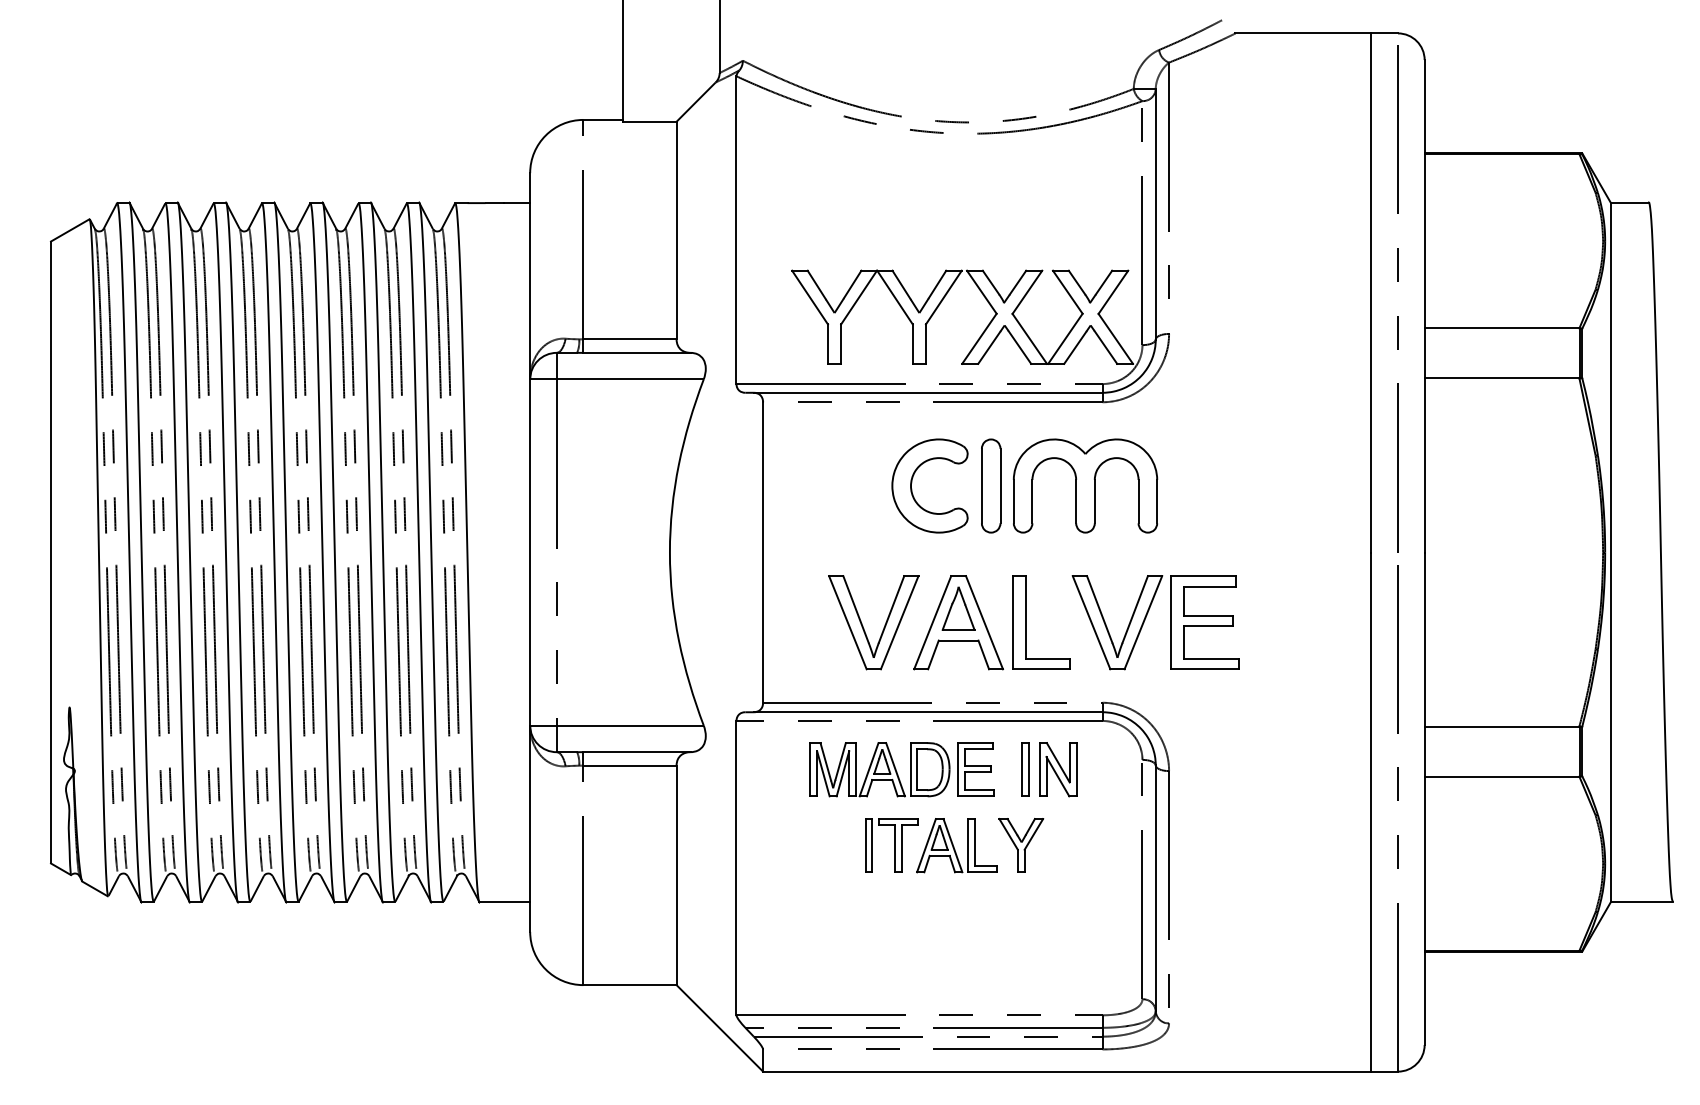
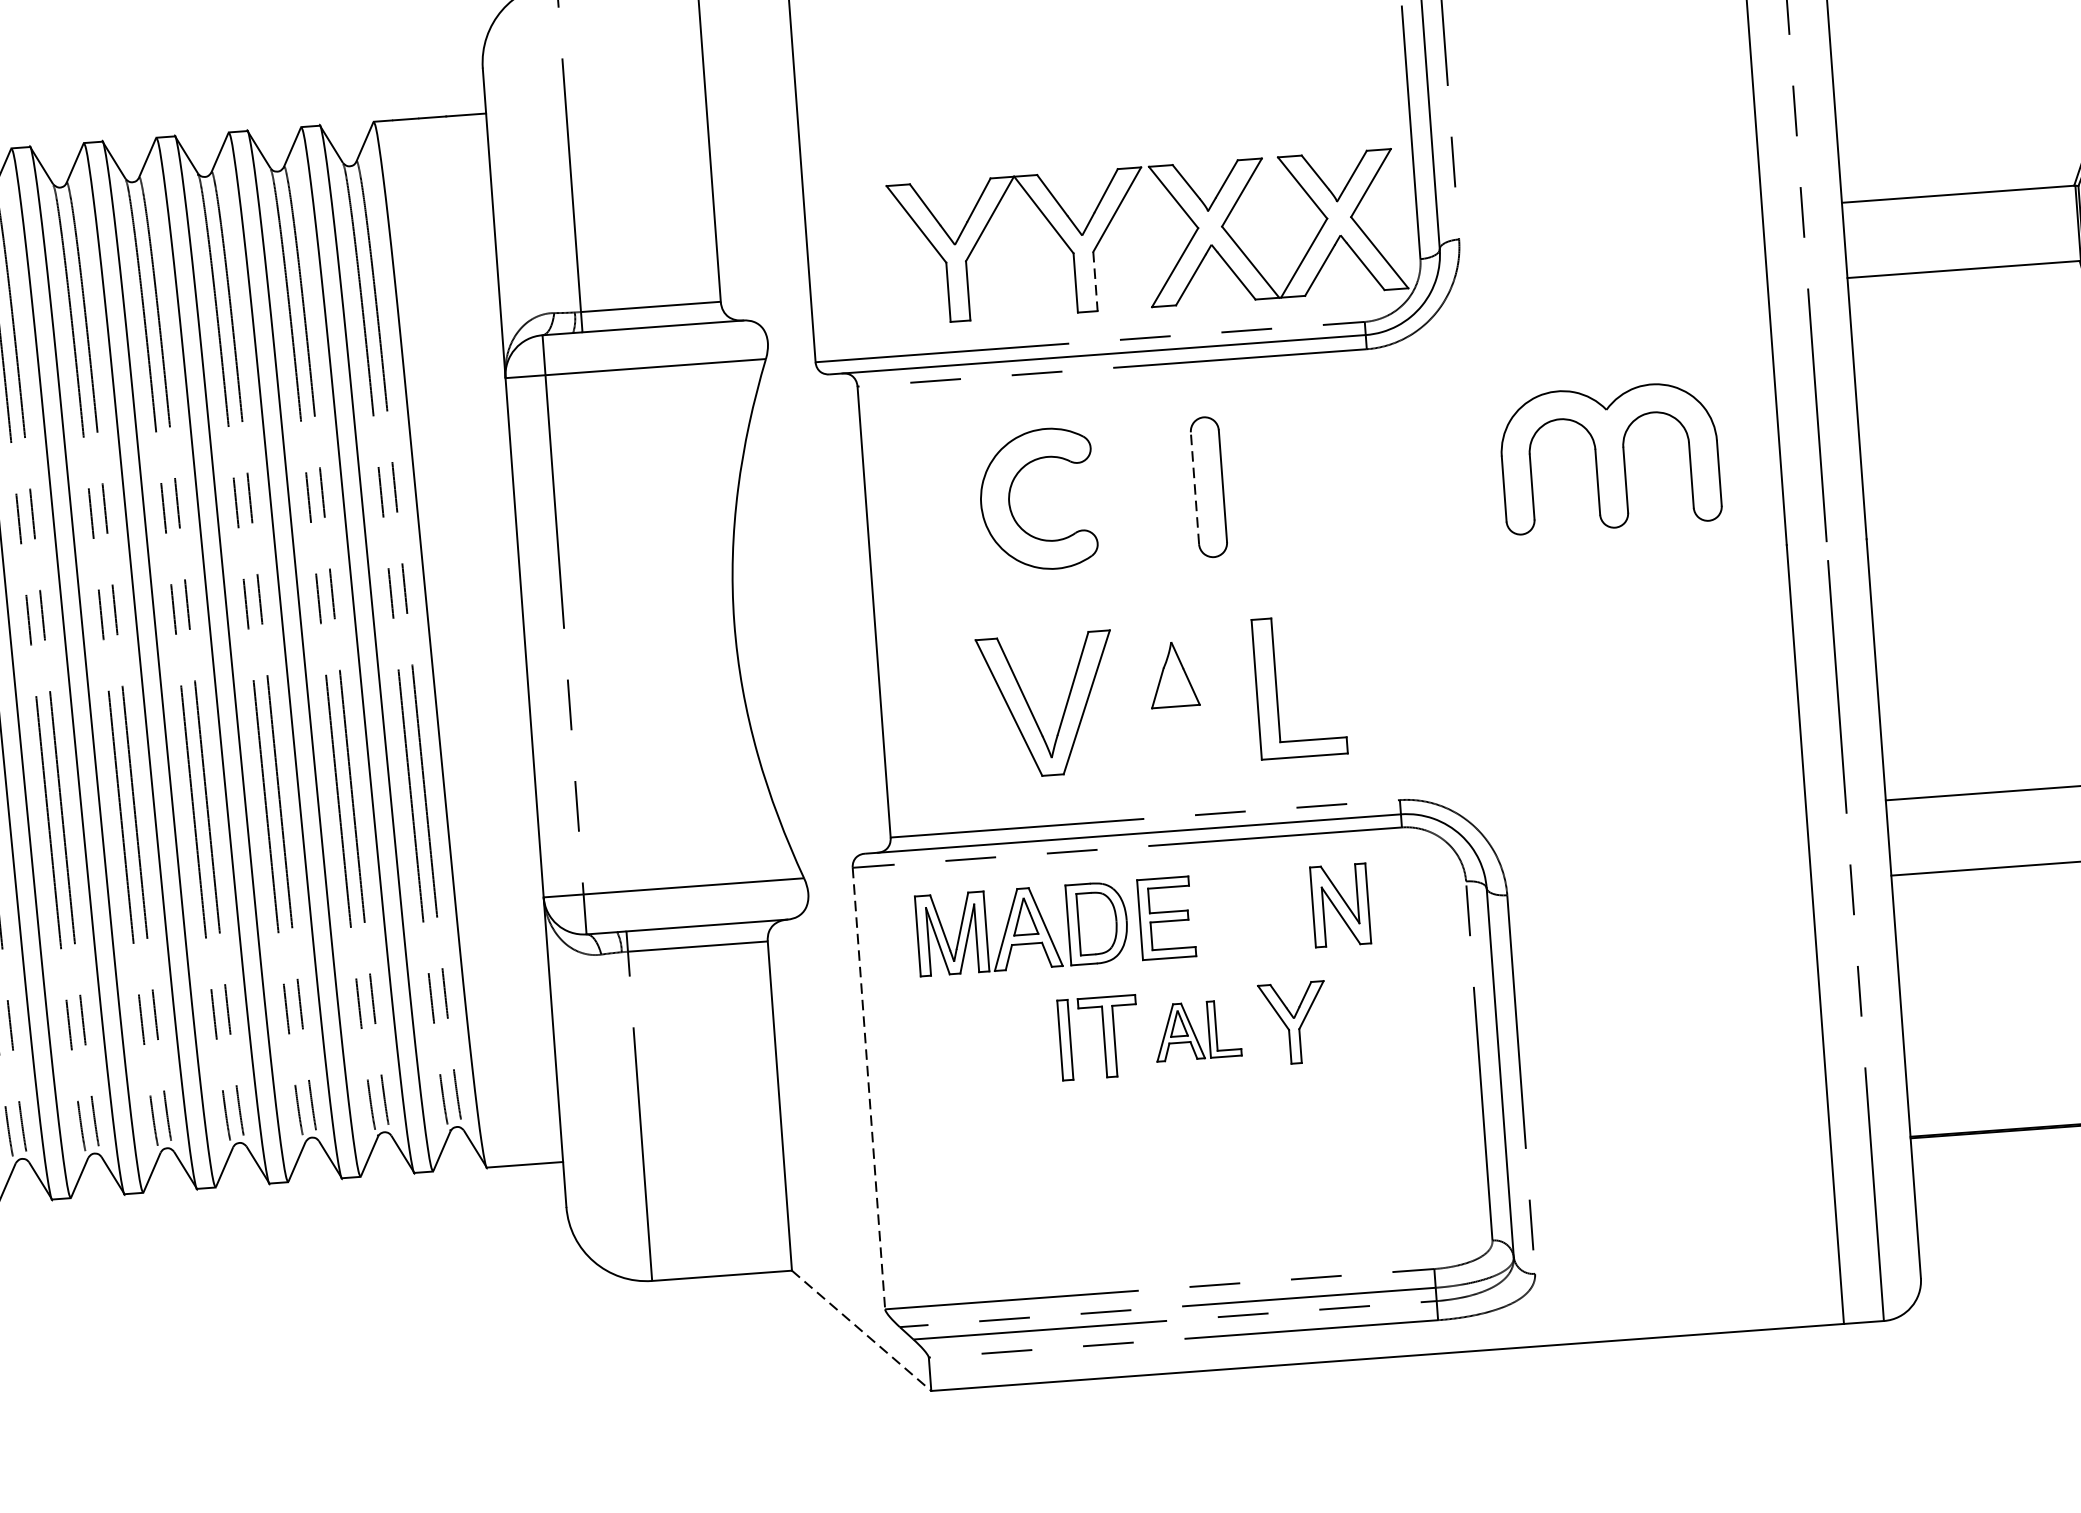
line: (925, 344) -> (1094, 282), solid -> dashed
part: (912, 482) -> (1011, 496), moved
line: (981, 485) -> (1194, 487), solid -> dashed
part: (1085, 485) -> (1609, 456), moved
part: (1146, 618) -> (1456, 668), removed
part: (958, 622) -> (1174, 695), removed
part: (901, 769) -> (1054, 926), moved
part: (1025, 769) -> (1291, 908), removed
part: (956, 845) -> (1196, 1030), size x0.7
line: (736, 868) -> (868, 1089), solid -> dashed
line: (720, 1028) -> (862, 1330), solid -> dashed

